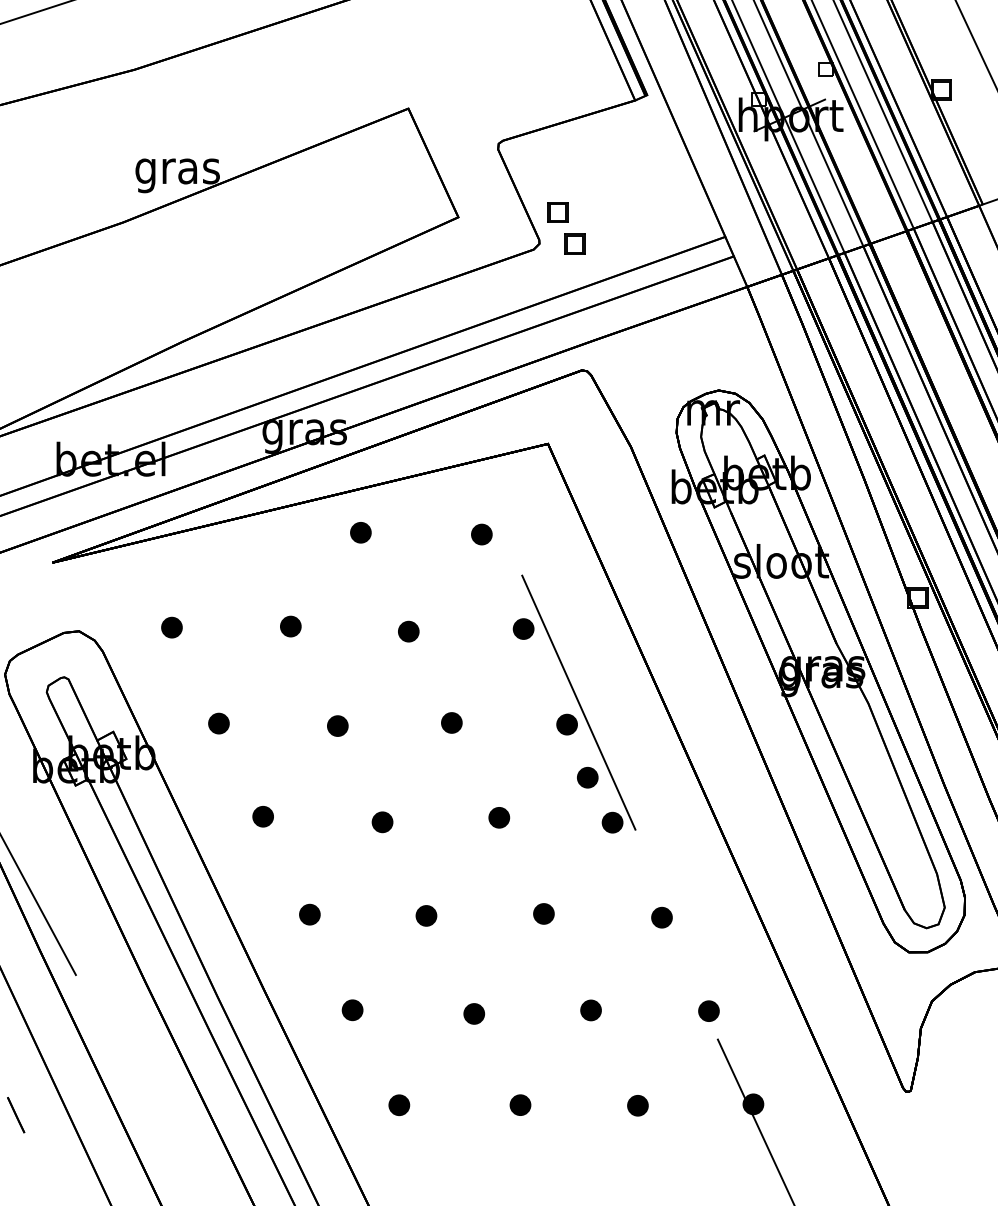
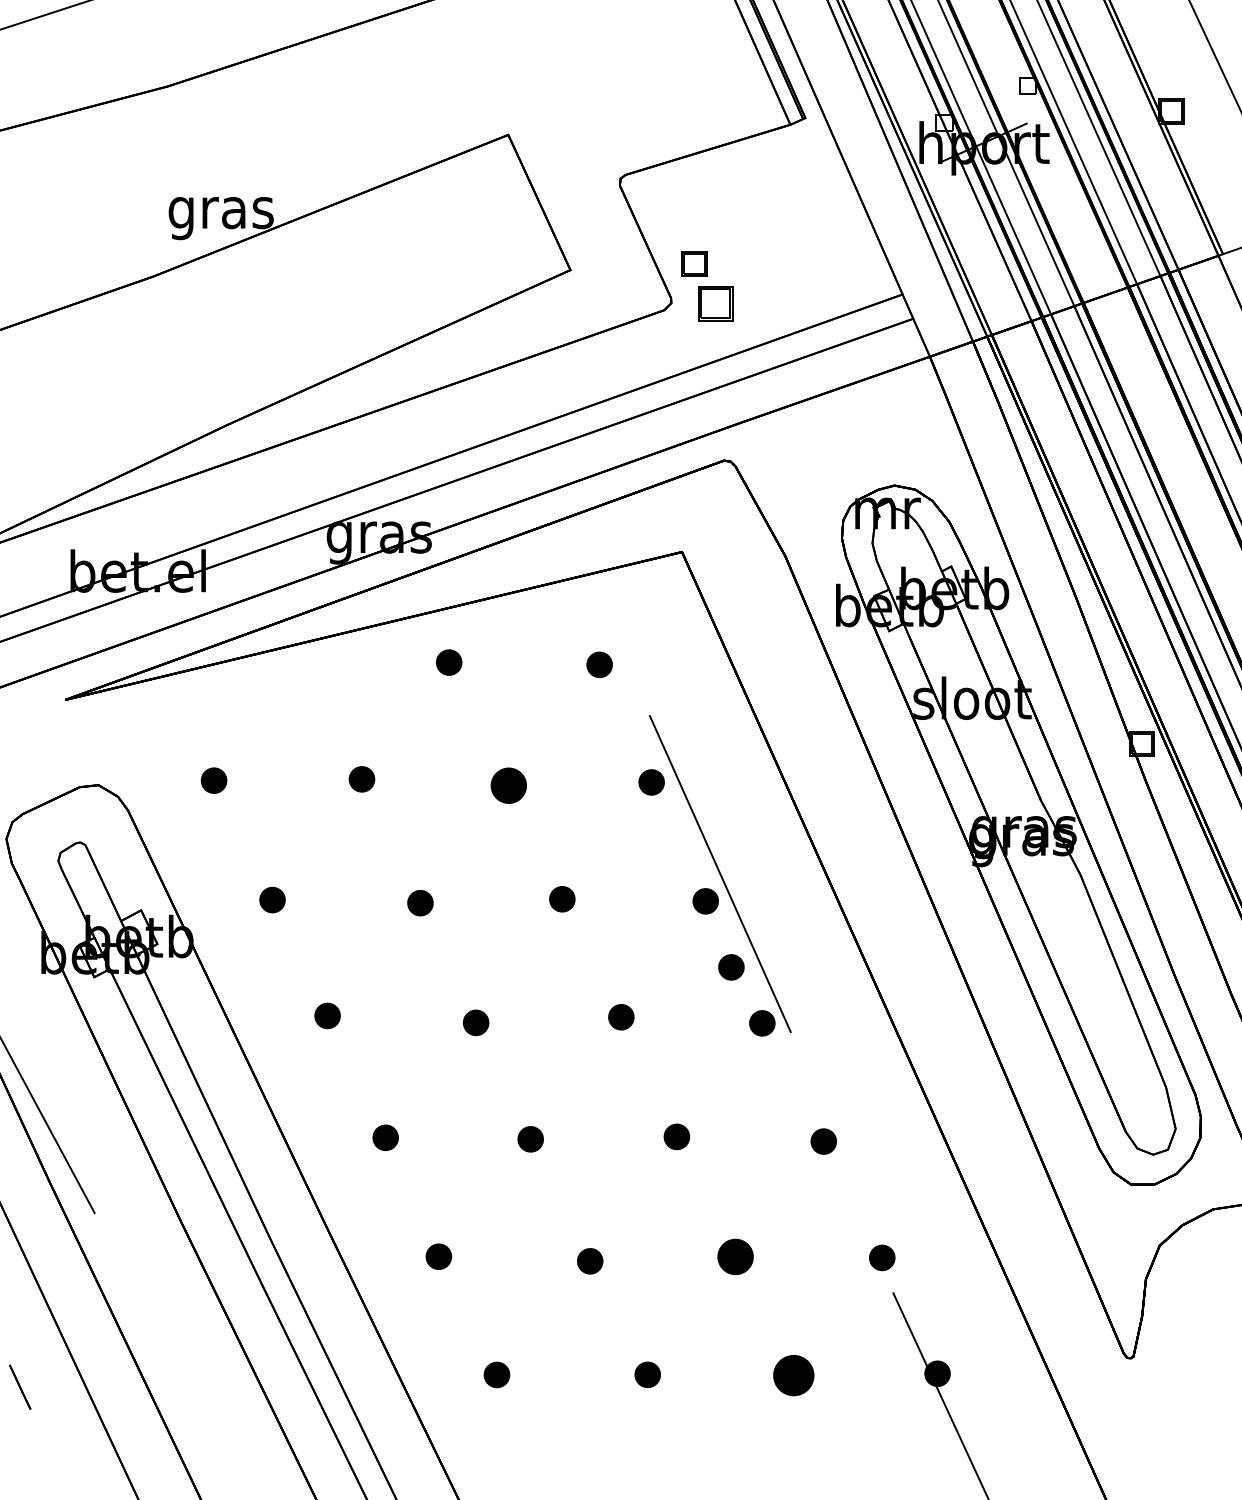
part: (574, 244) -> (715, 303), size x1.4
part: (408, 631) -> (508, 785), size x1.4
part: (591, 1010) -> (735, 1256), size x1.4
part: (637, 1105) -> (793, 1375), size x1.6

